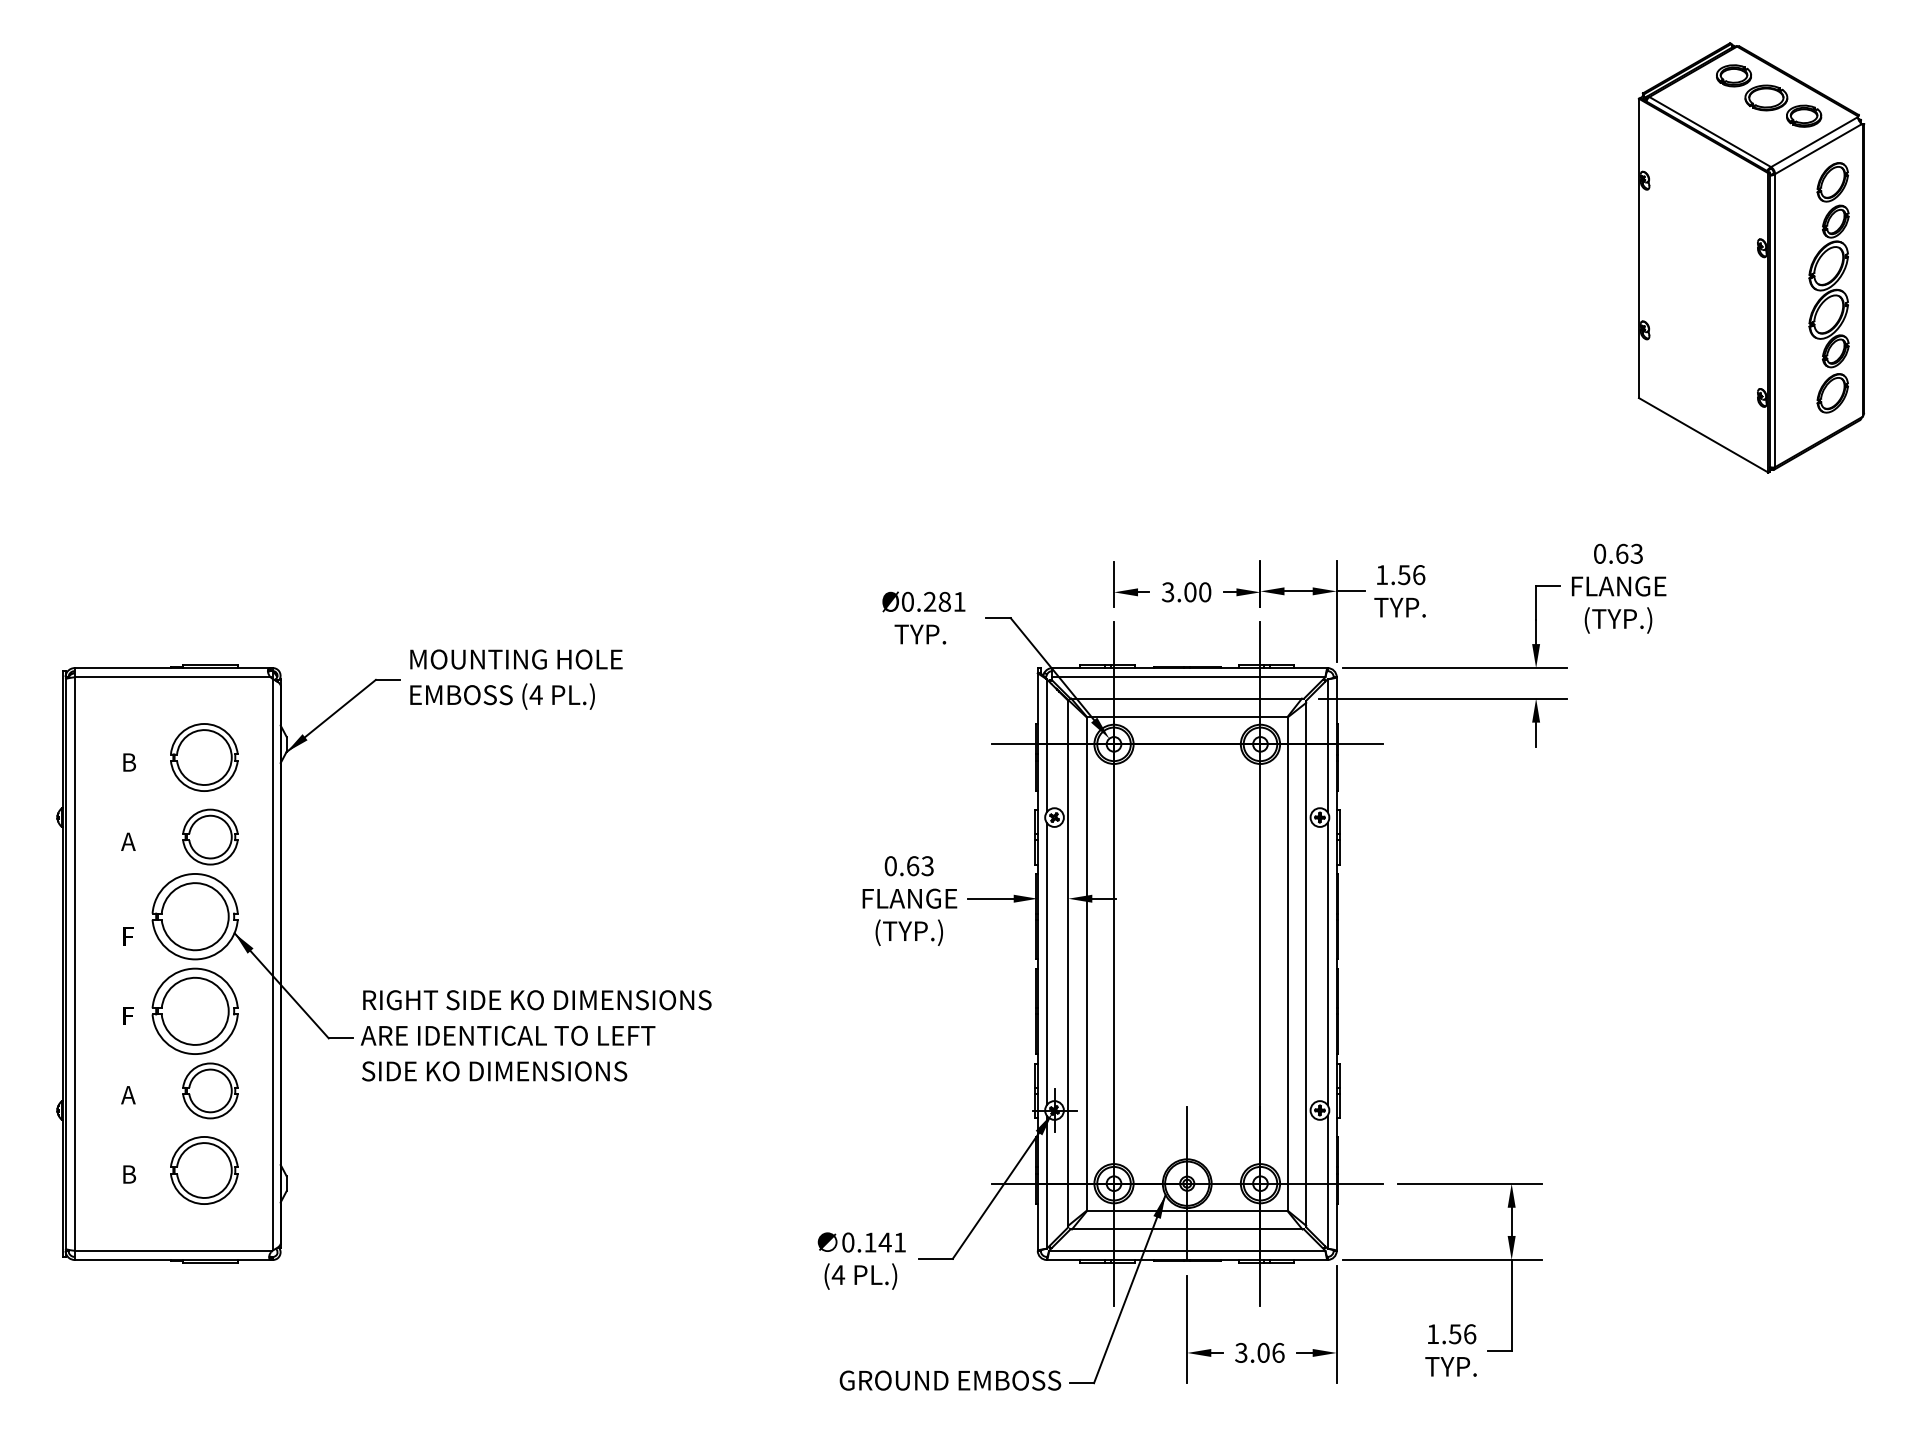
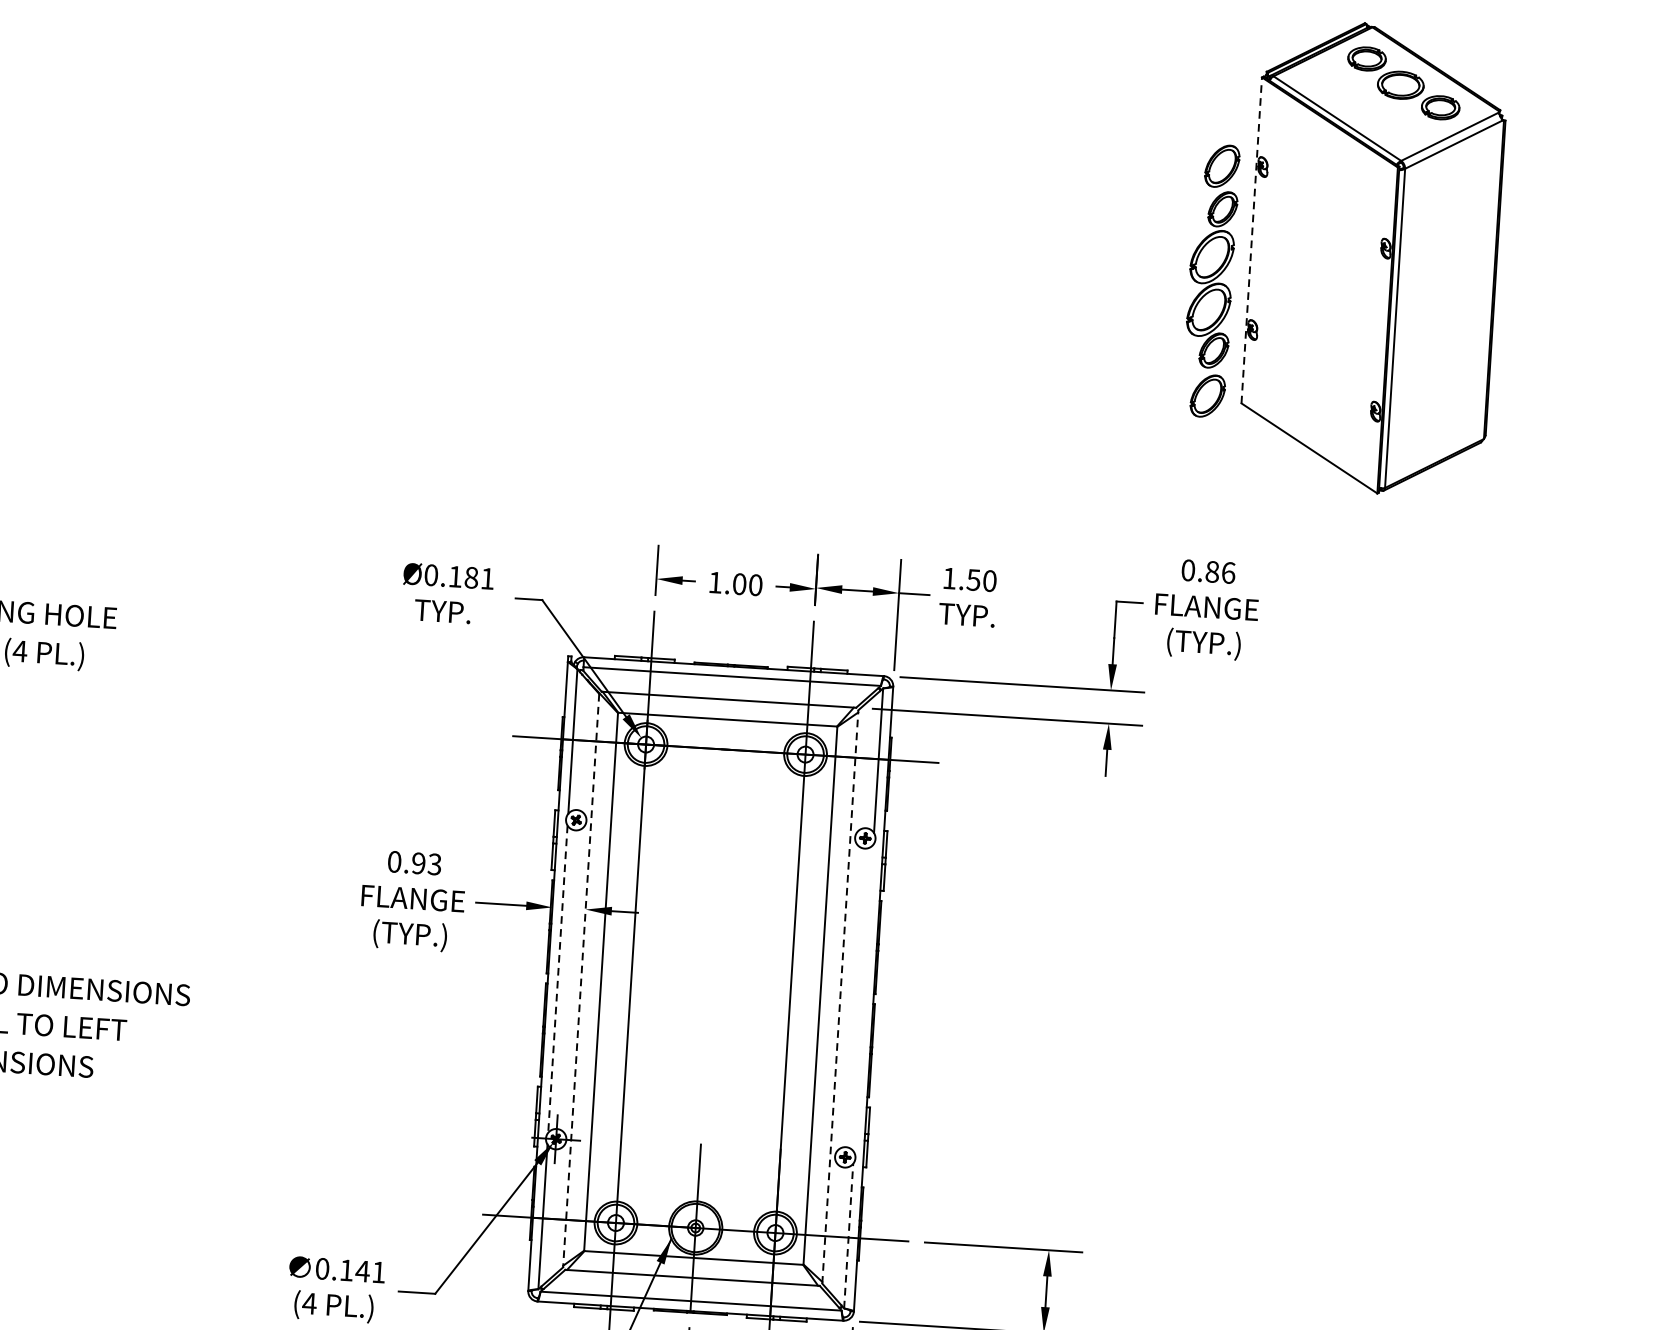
line: (1638, 248) -> (1251, 240), solid -> dashed
part: (1828, 287) -> (1210, 280), moved
text: (1629, 553) -> (1220, 572), 0.63 -> 0.86
text: (1419, 574) -> (990, 580), 1.56 -> 1.50
text: (1167, 592) -> (714, 582), 3.00 -> 1.00
text: (930, 601) -> (455, 576), Ø0.281 -> Ø0.181
text: (912, 866) -> (418, 863), 0.63 -> 0.93
line: (1306, 963) -> (840, 996), solid -> dashed
line: (1046, 964) -> (557, 979), solid -> dashed
line: (1068, 964) -> (581, 981), solid -> dashed
line: (1327, 964) -> (863, 998), removed
line: (1327, 1181) -> (848, 1235), solid -> dashed

